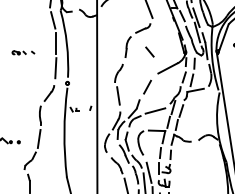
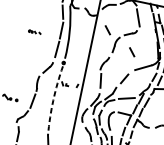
line: (113, 30) -> (107, 29), added
part: (23, 52) -> (34, 32), size x0.7
arc: (64, 132) -> (53, 100), solid -> dashed

